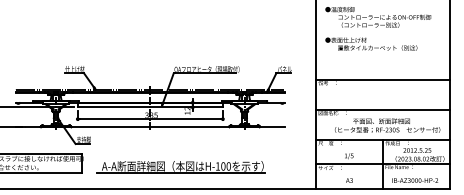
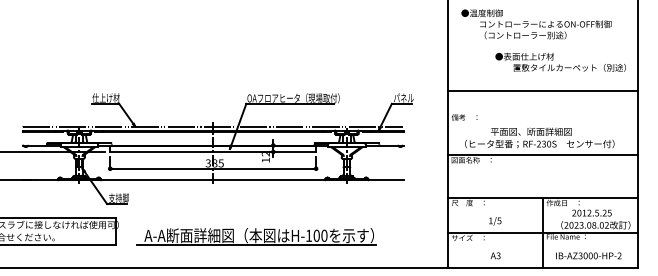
text: (371, 43) -> (560, 61), moved
line: (383, 79) -> (543, 90), moved
text: (387, 125) -> (539, 137), moved

